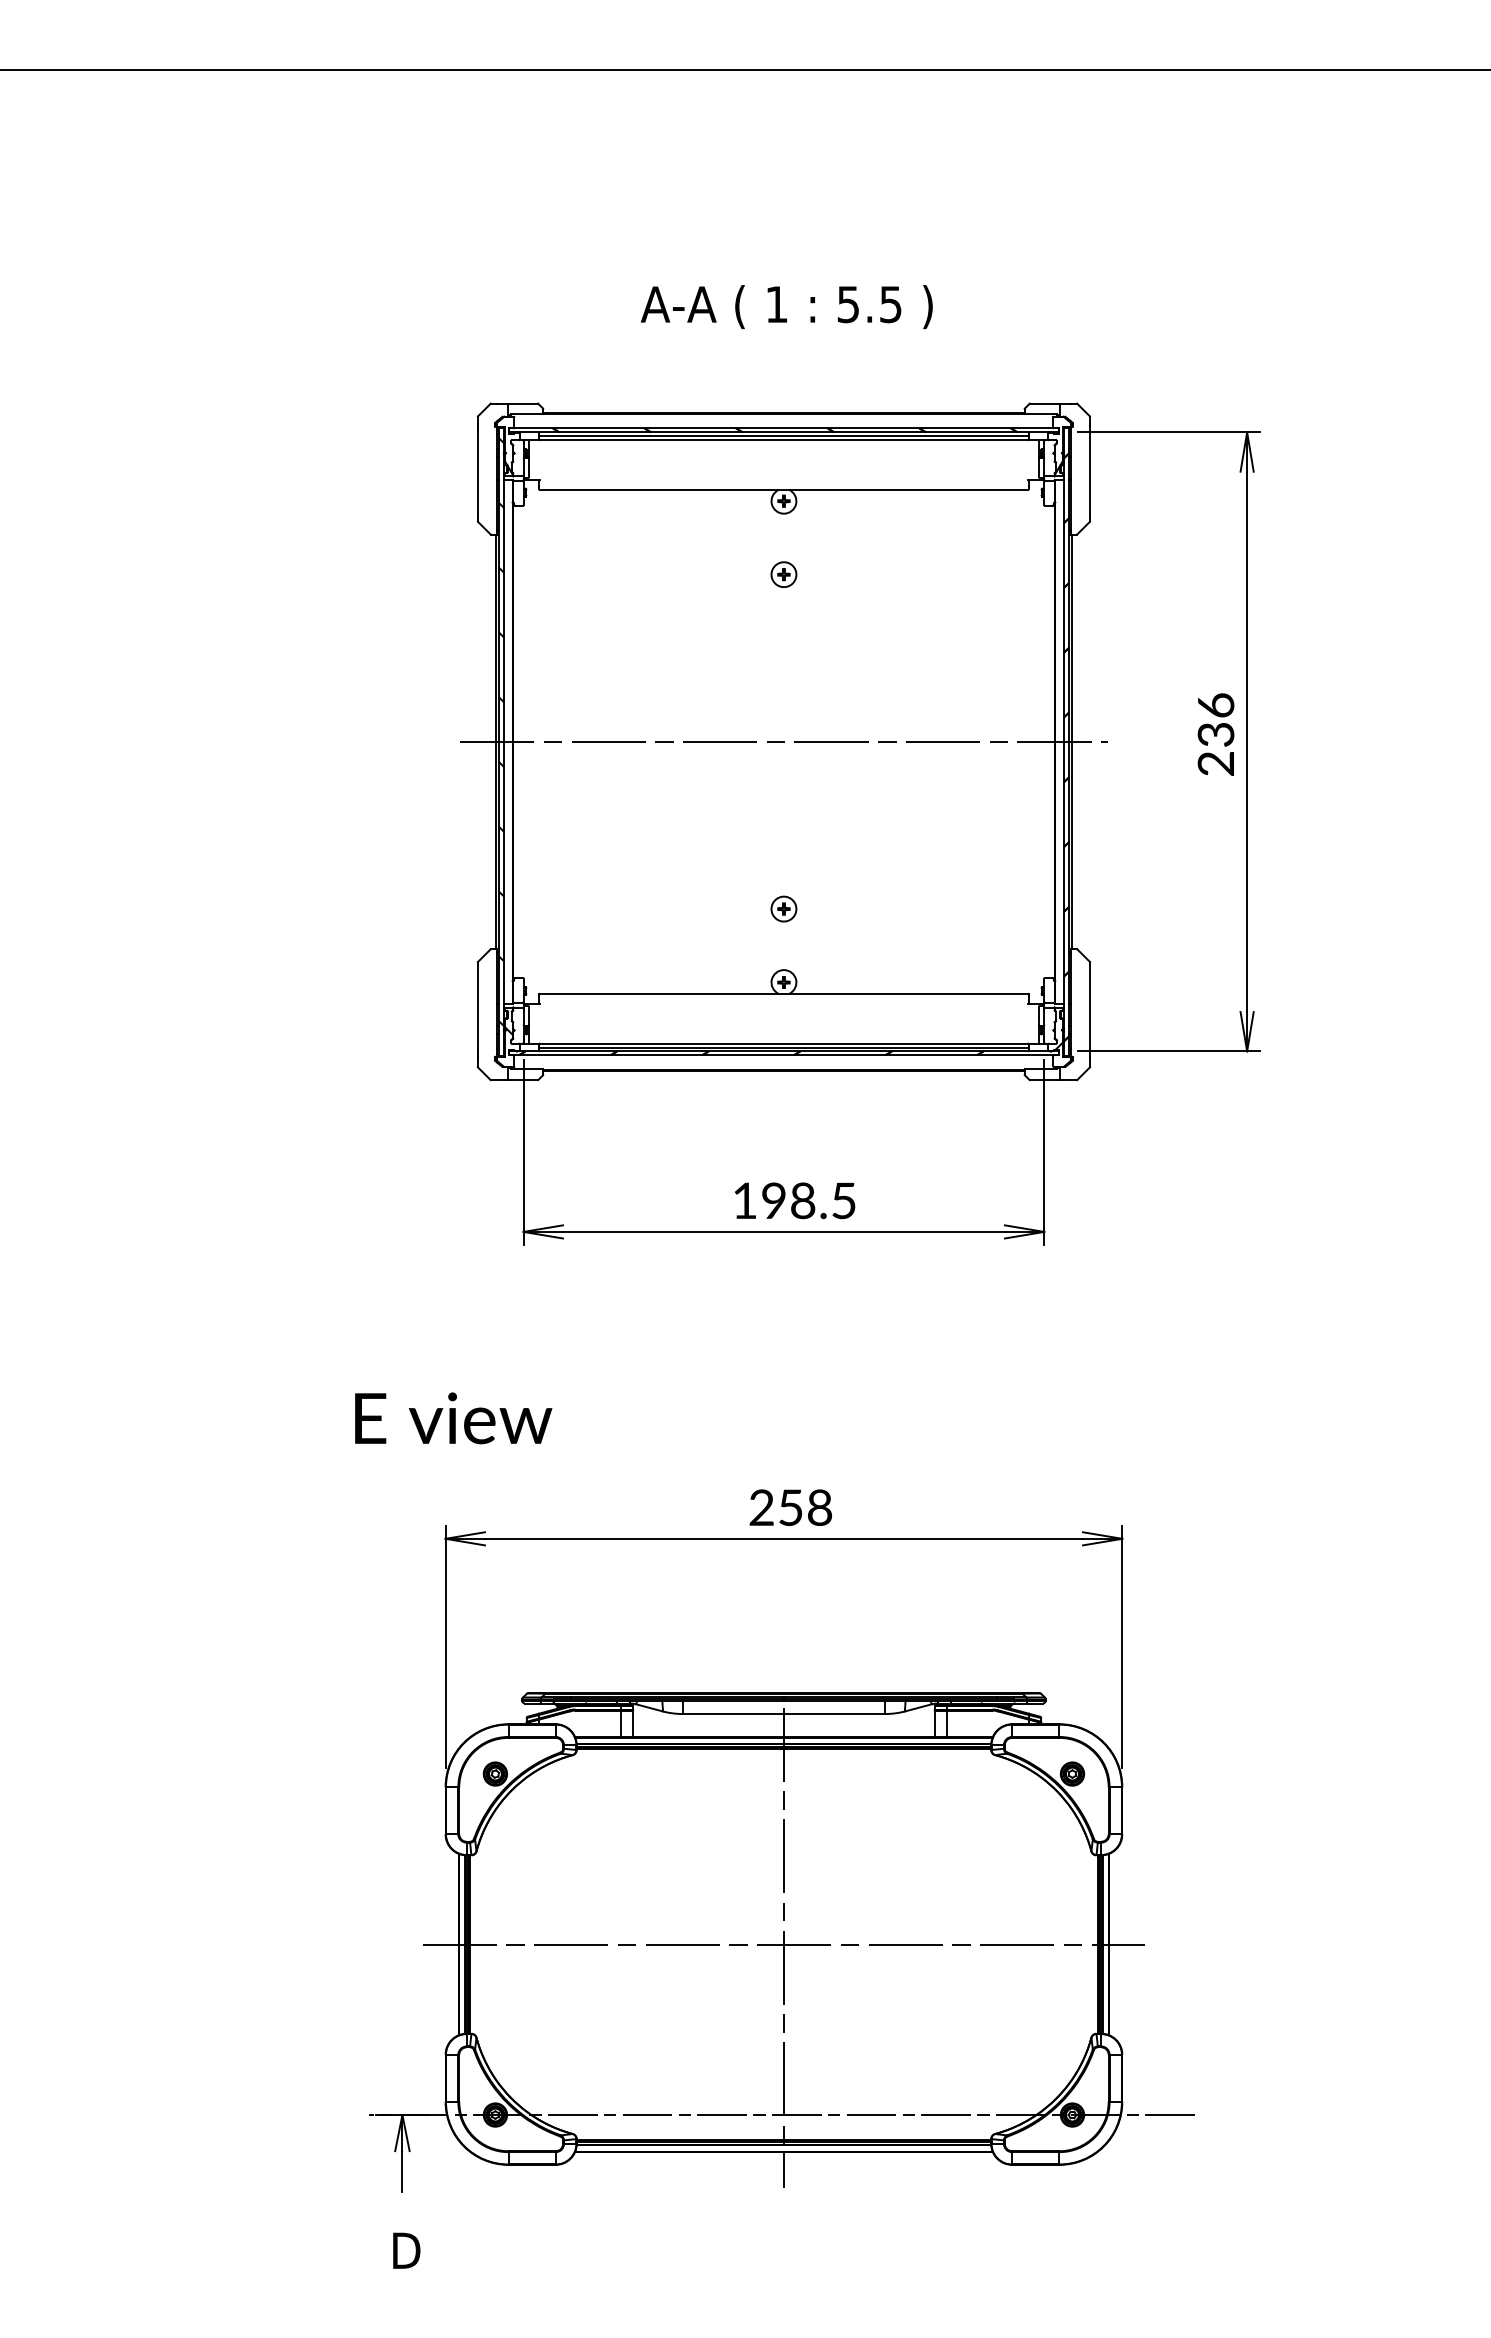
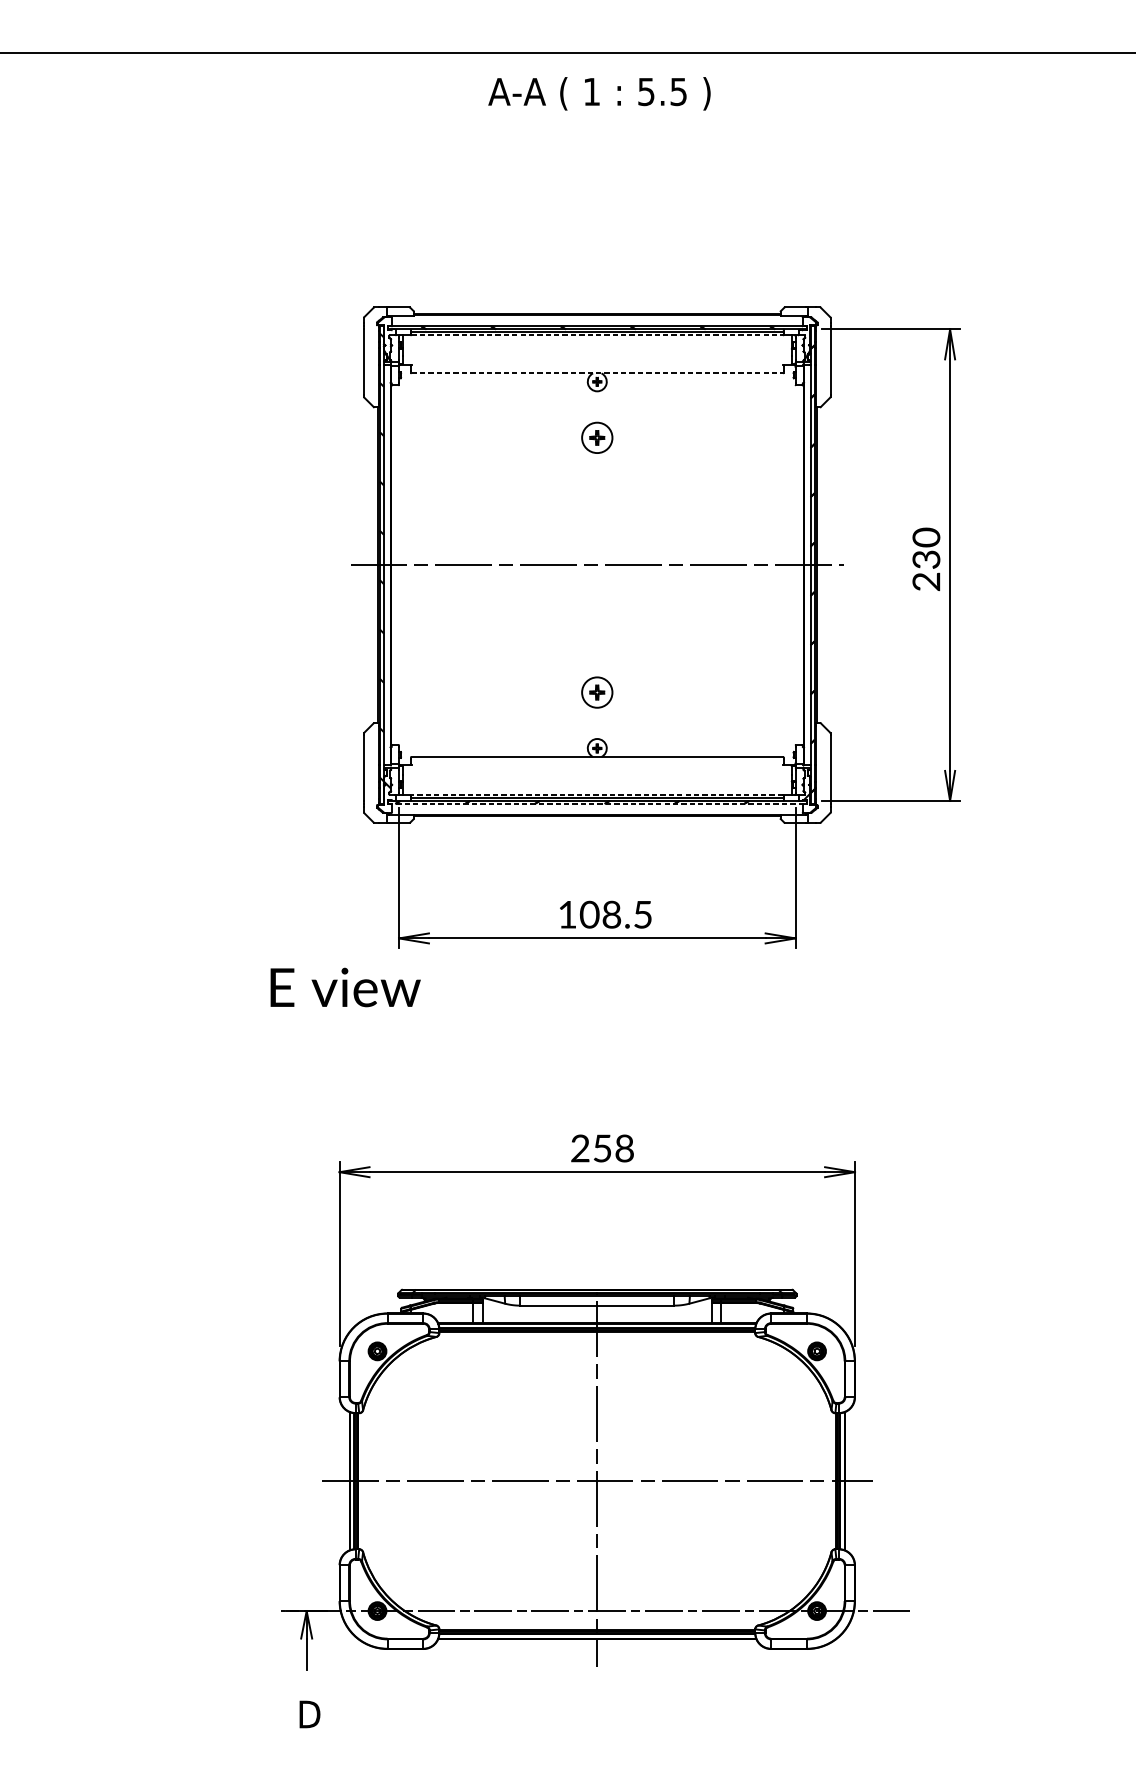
text: (786, 307) -> (599, 94), moved
line: (783, 440) -> (596, 335), solid -> dashed
line: (783, 490) -> (596, 373), solid -> dashed
part: (783, 574) -> (596, 437), size x1.6
text: (1215, 705) -> (925, 537), 236 -> 230
part: (783, 908) -> (596, 692), size x1.6
line: (783, 1043) -> (596, 794), solid -> dashed
line: (783, 1055) -> (596, 804), solid -> dashed
text: (774, 1201) -> (590, 915), 198.5 -> 108.5
text: (453, 1418) -> (345, 987), moved

